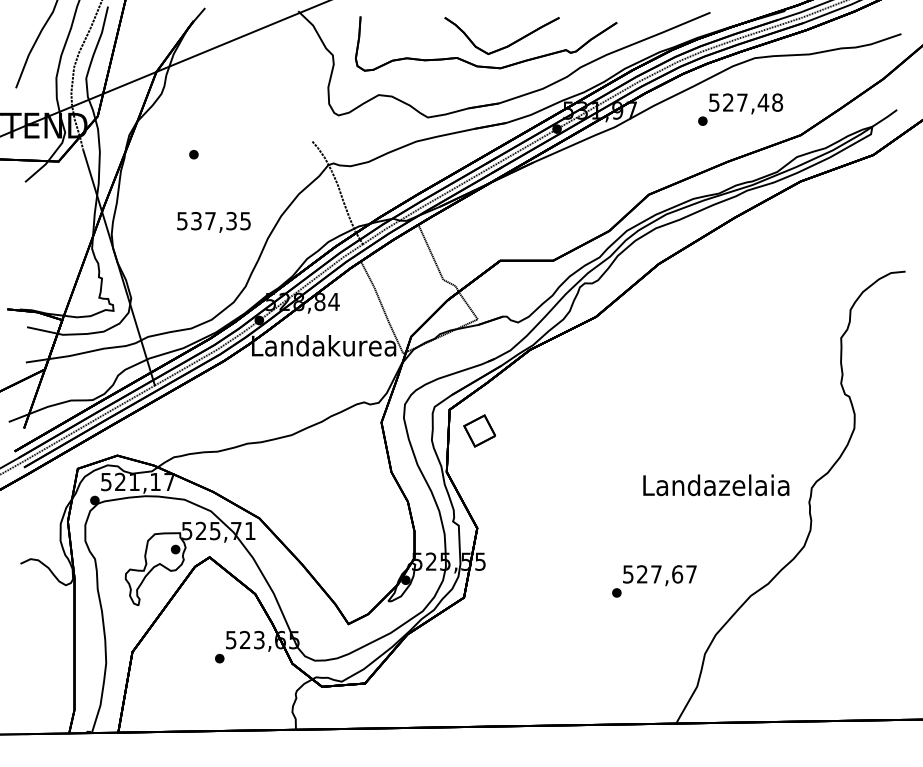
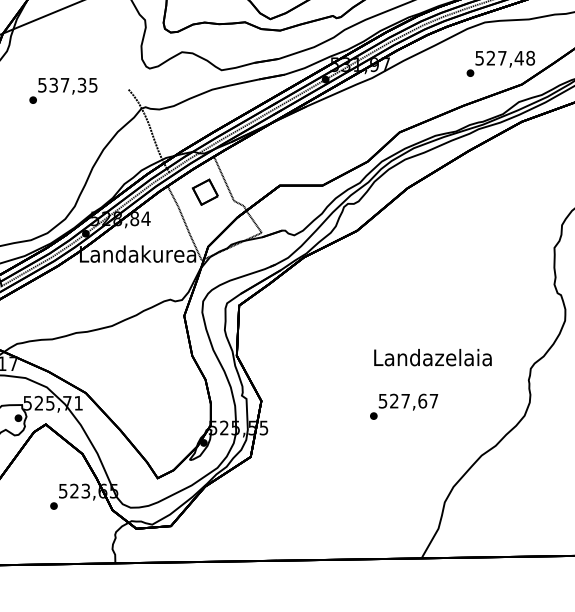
text: (740, 109) -> (500, 63), moved
text: (213, 222) -> (67, 86), moved
part: (479, 430) -> (205, 191), moved
text: (716, 485) -> (433, 357), moved
text: (654, 581) -> (404, 406), moved

